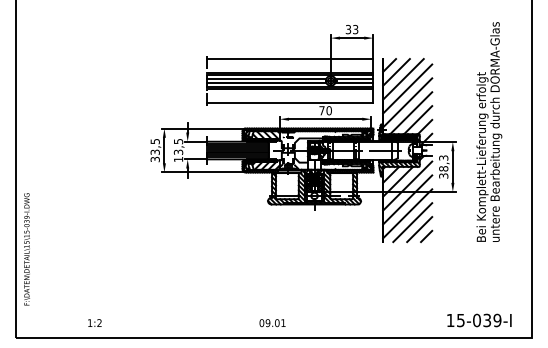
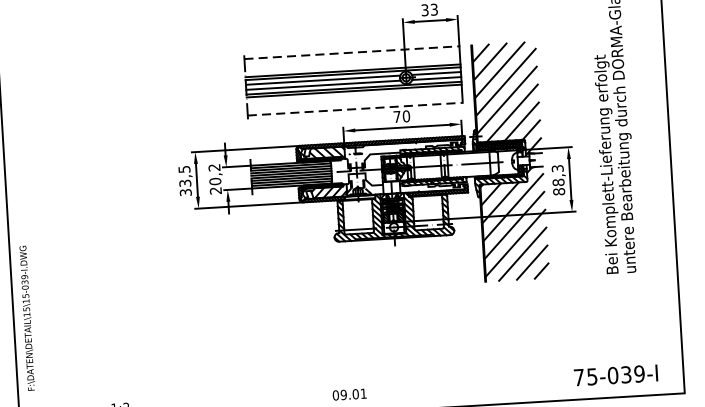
line: (290, 59) -> (352, 53), solid -> dashed
line: (290, 102) -> (355, 108), solid -> dashed
text: (178, 150) -> (215, 179), 13,5 -> 20,2
text: (443, 175) -> (558, 191), 38,3 -> 88,3
text: (450, 320) -> (578, 377), 15-039-I -> 75-039-I

